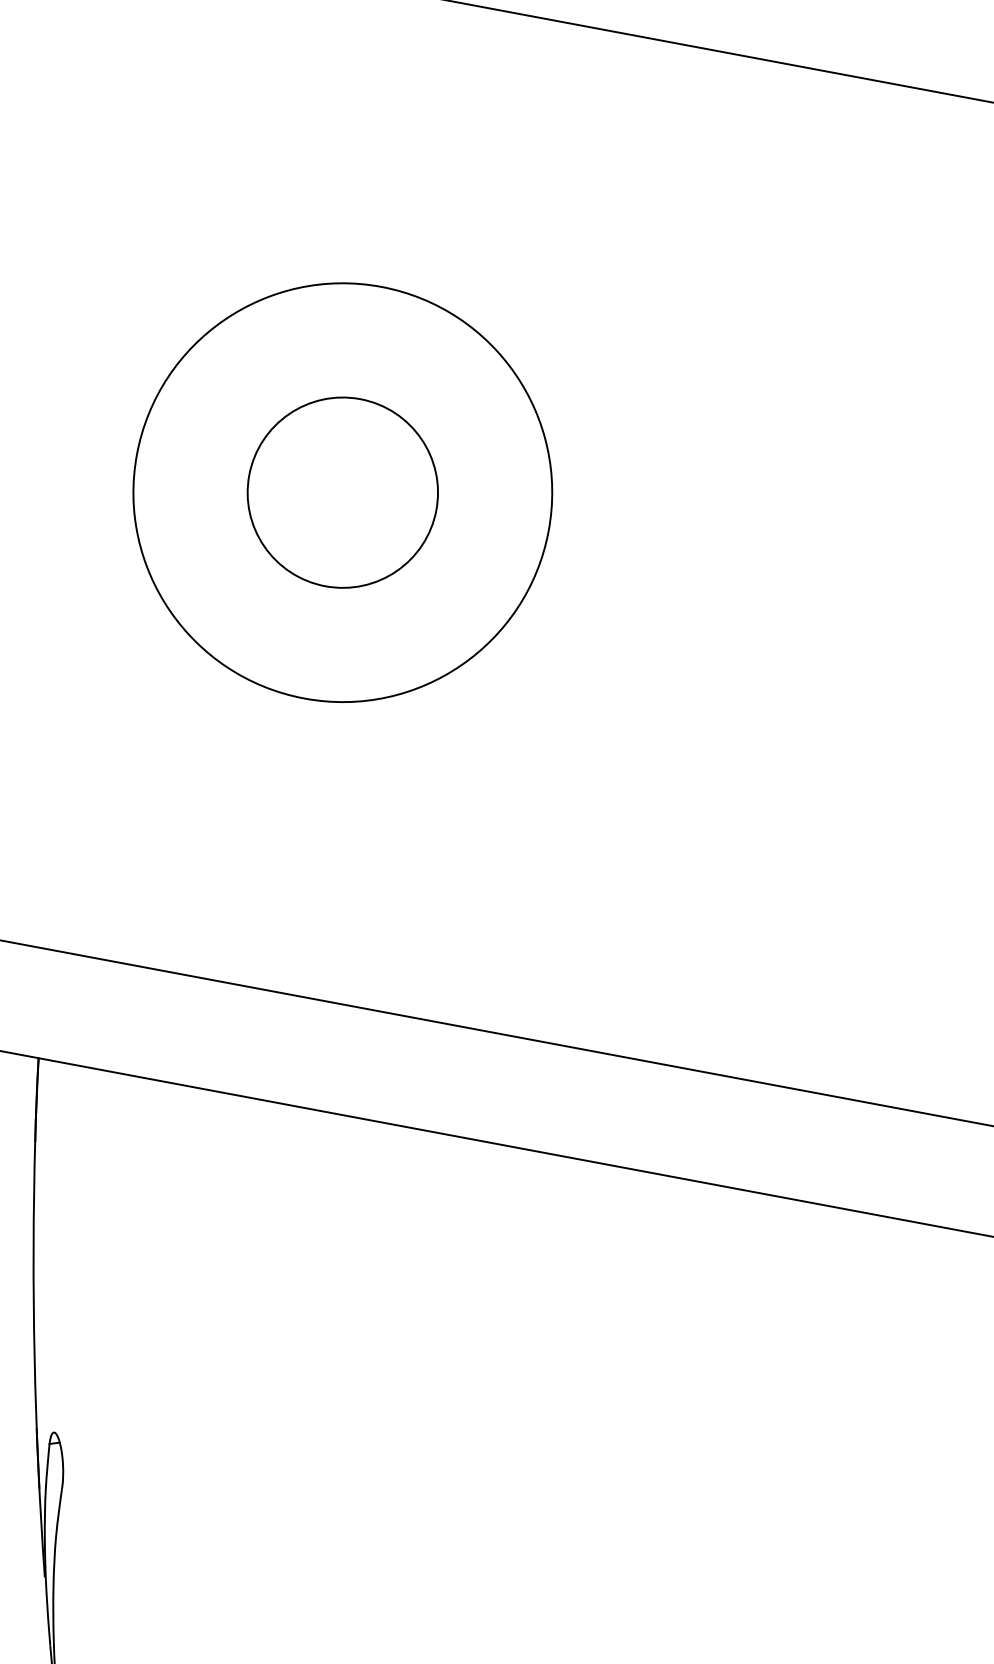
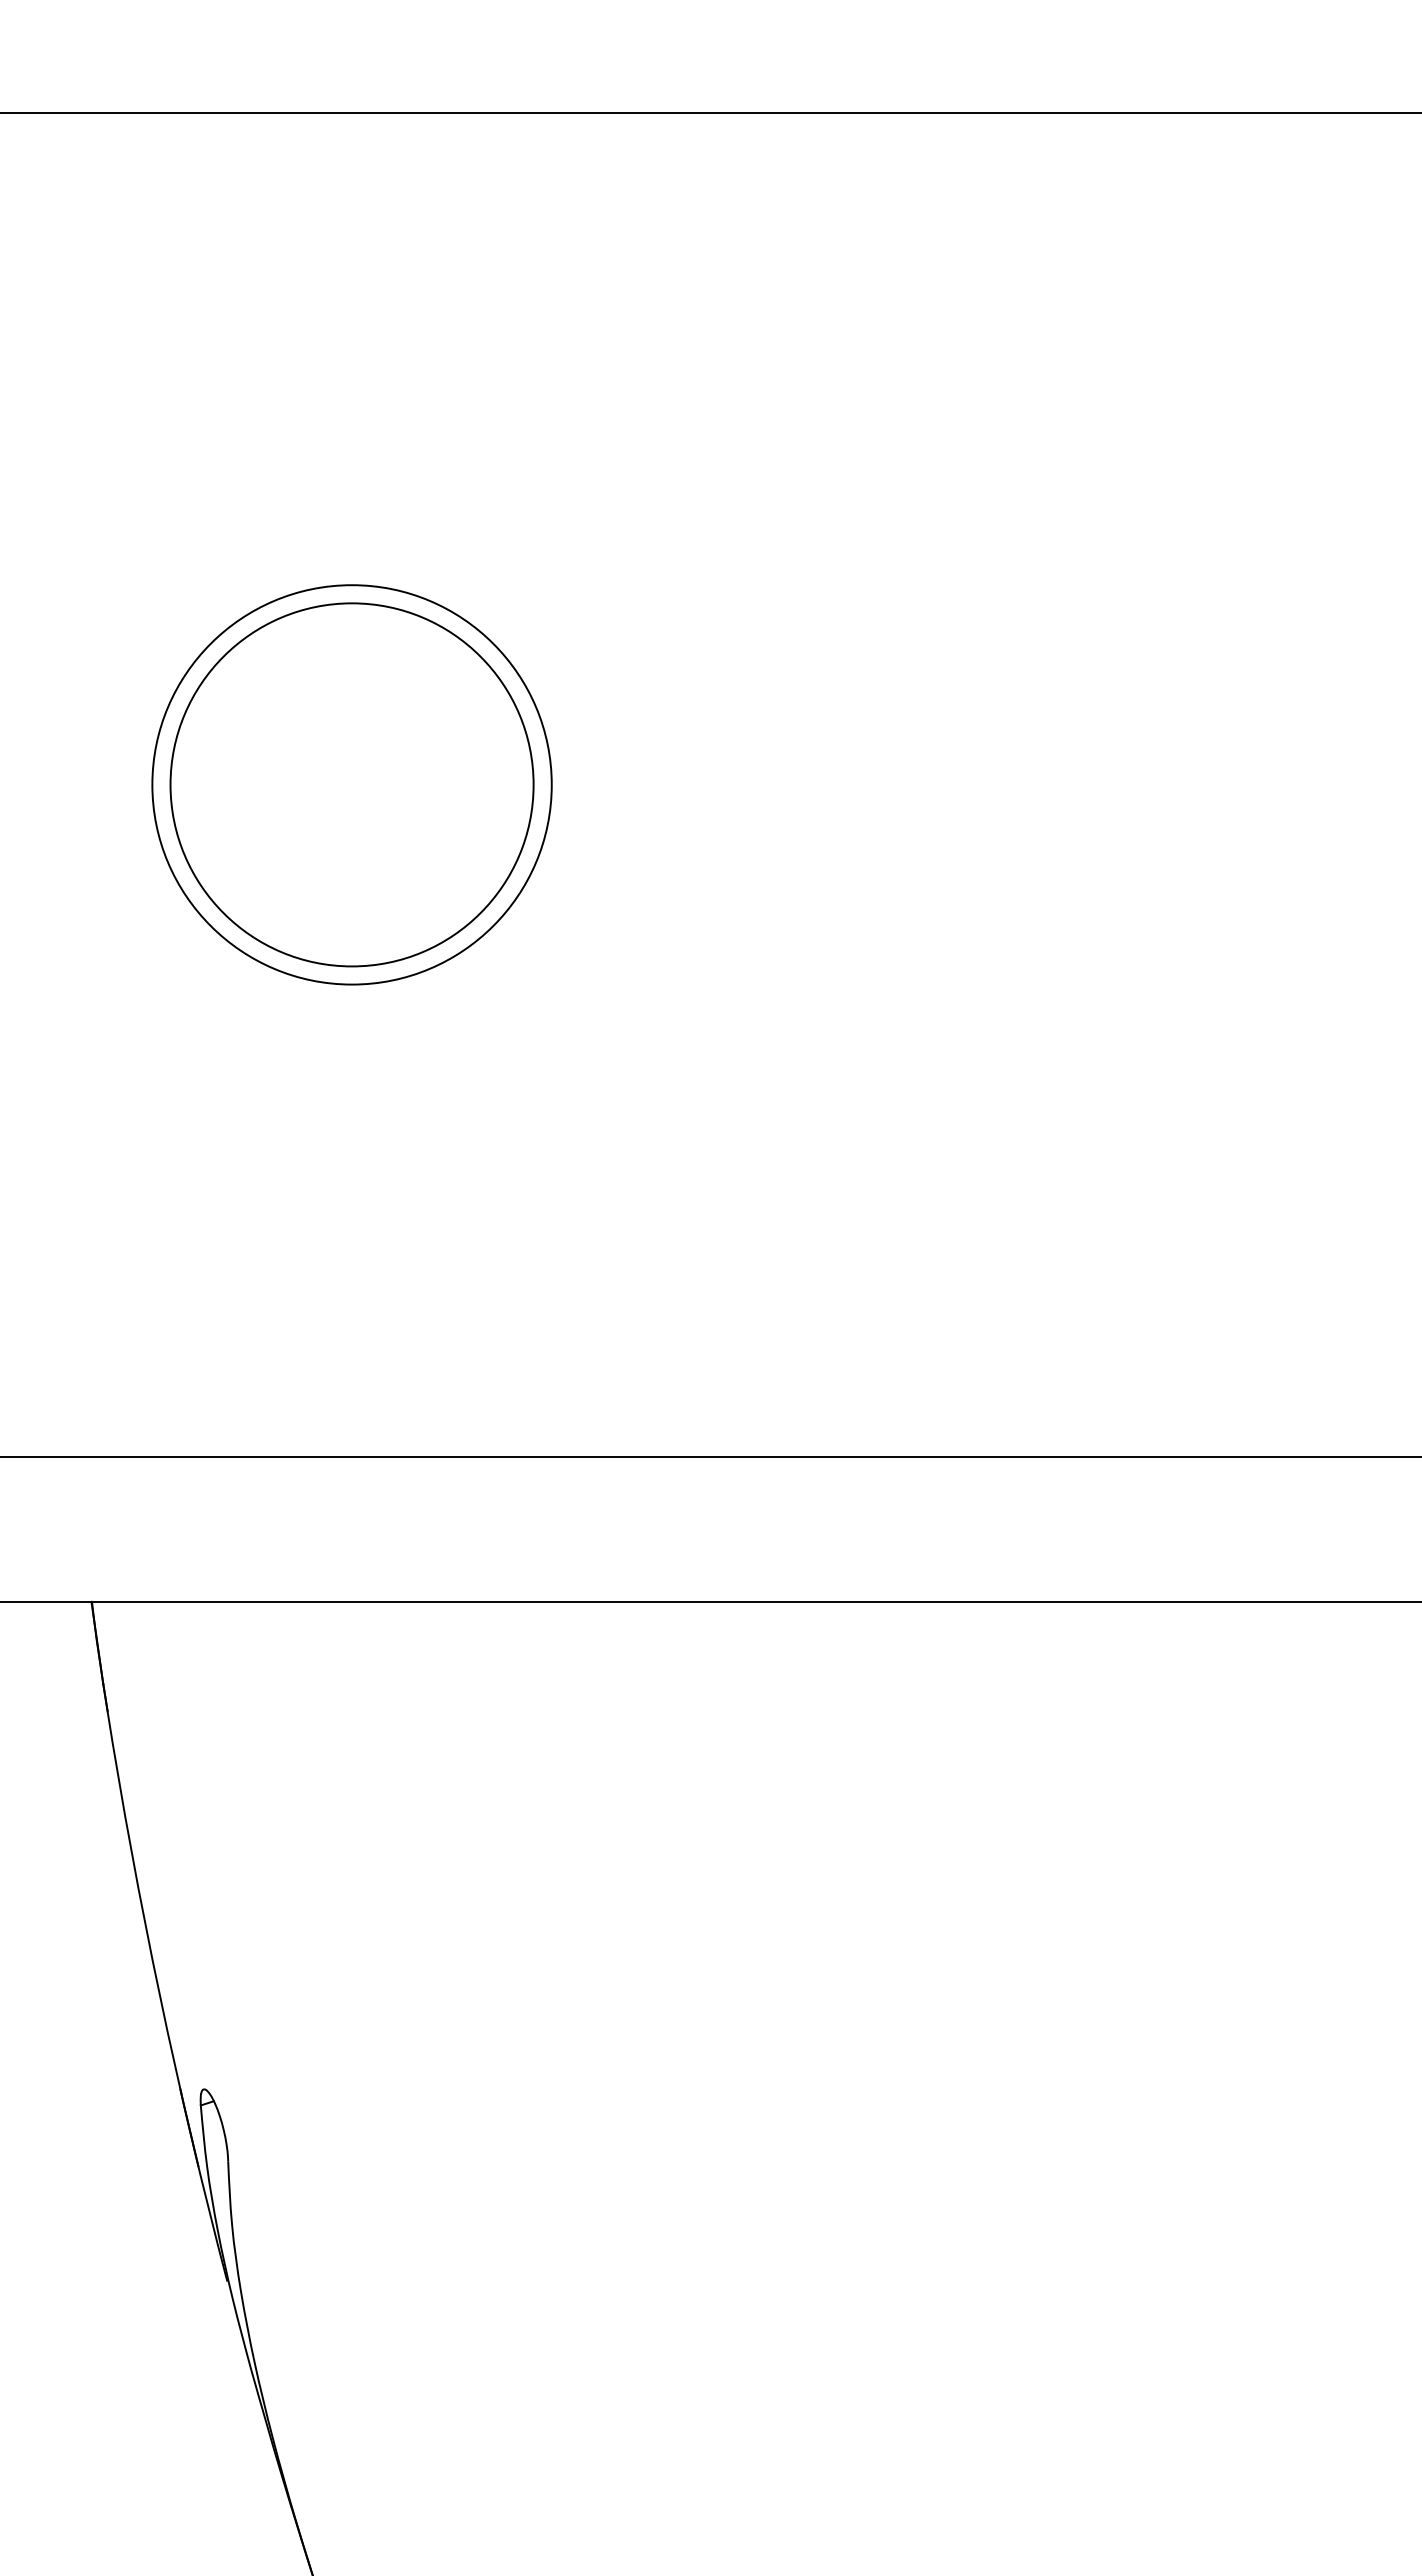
circle: (342, 492) -> (351, 784), size x0.71
circle: (342, 492) -> (351, 784), size x1.43

